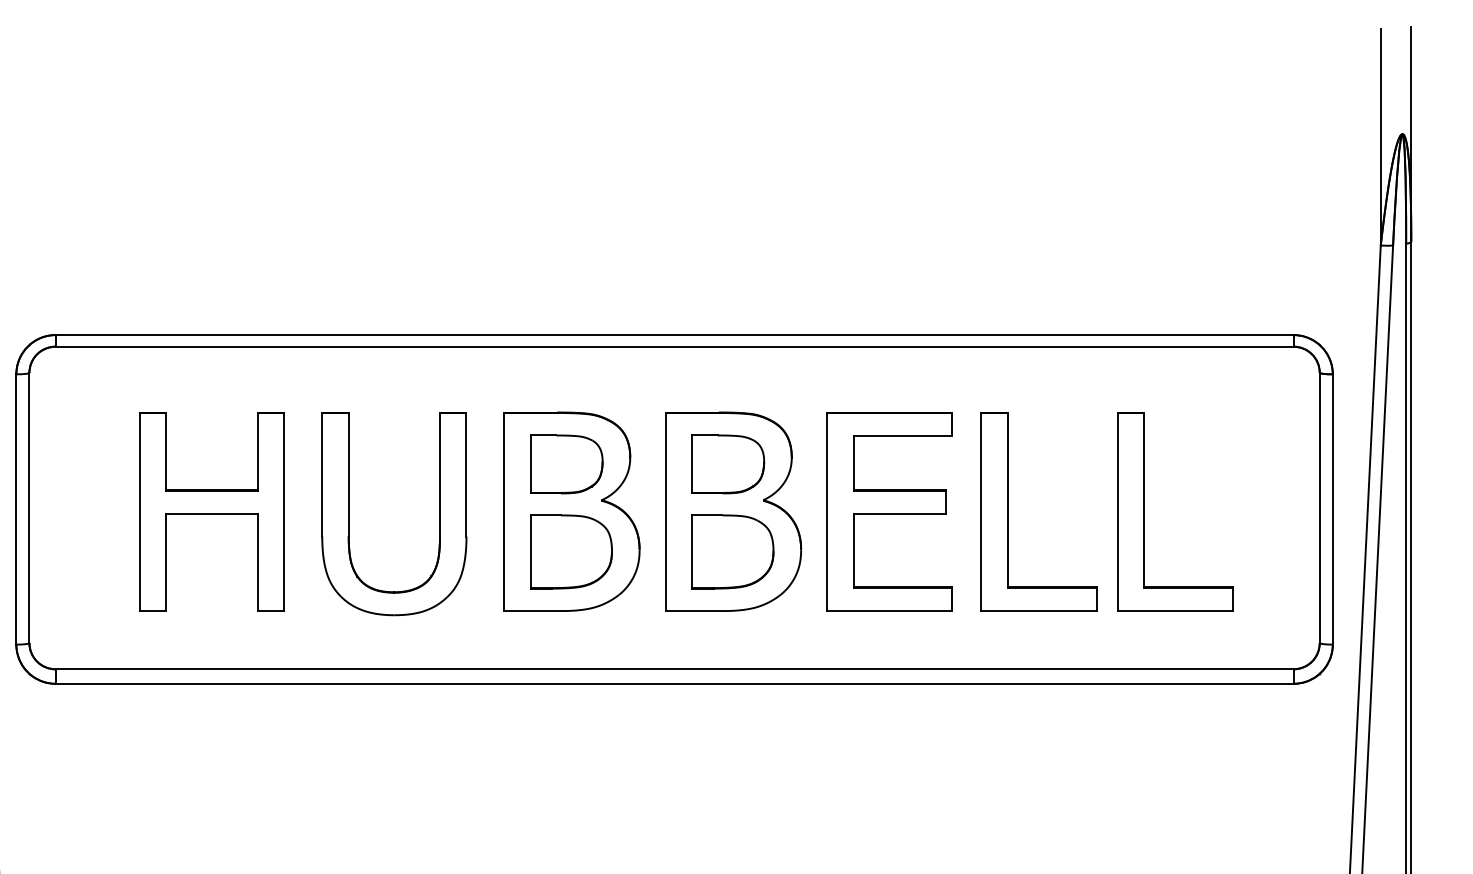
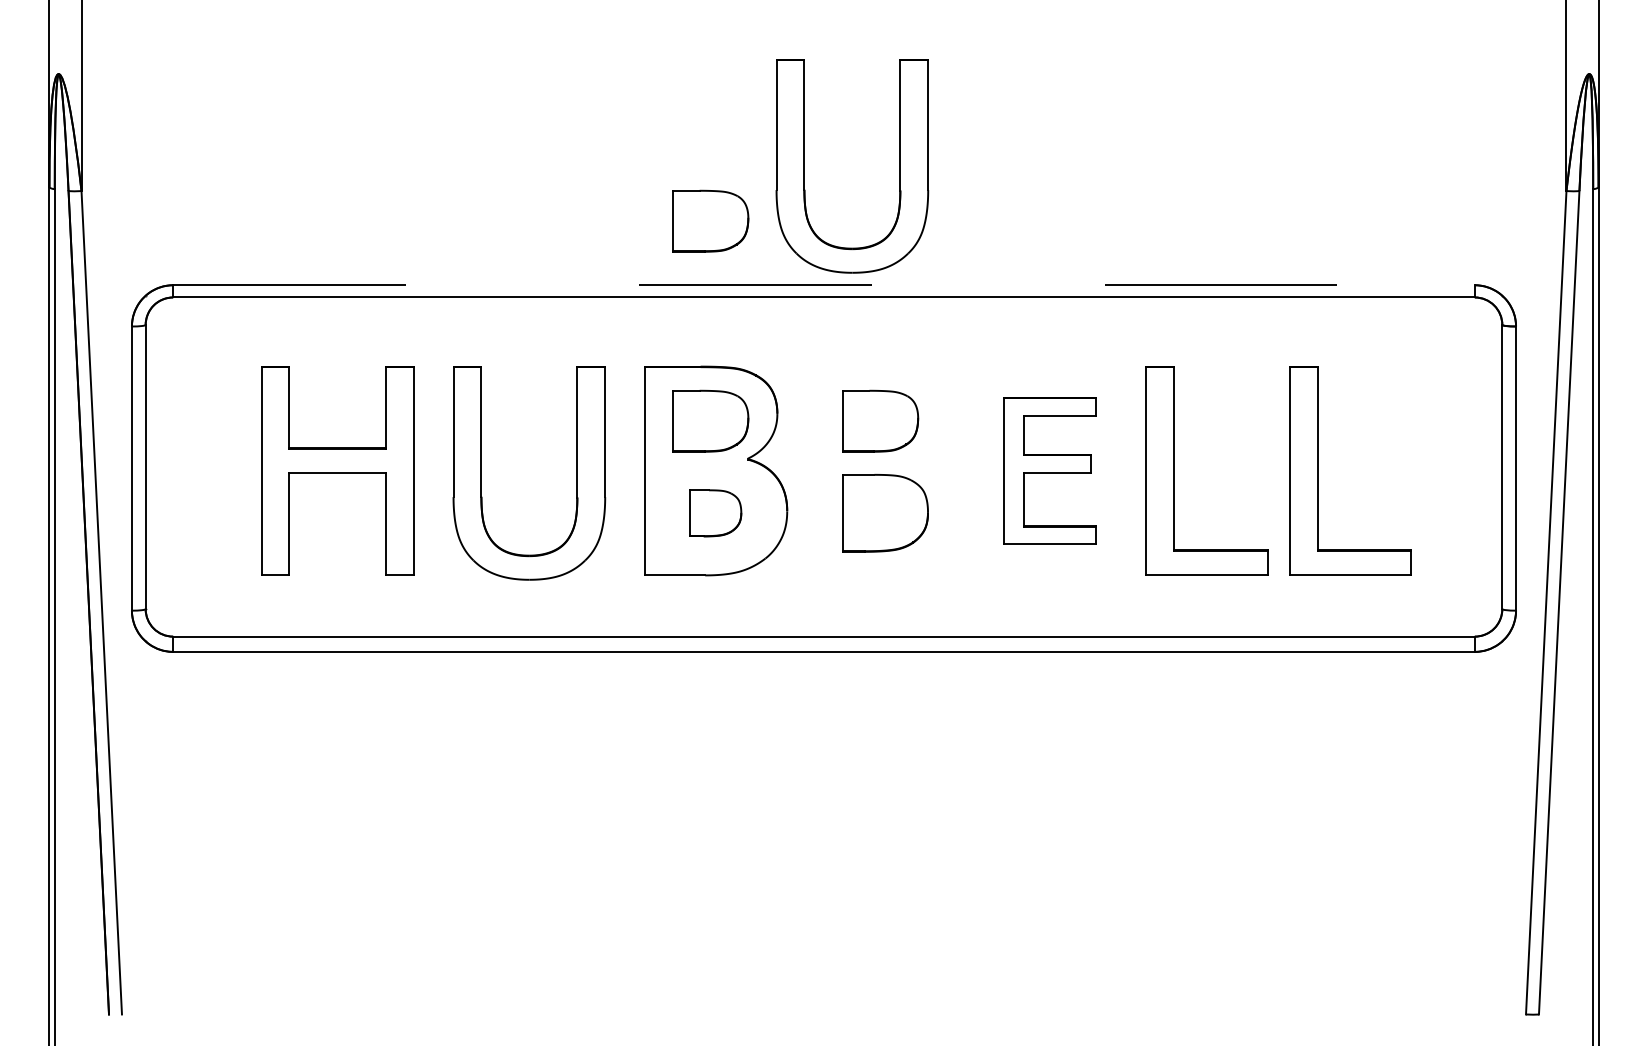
part: (746, 222) -> (899, 166), added
part: (566, 273) -> (710, 220), added
line: (675, 335) -> (824, 285), solid -> dashed
part: (733, 511) -> (885, 470), removed
part: (890, 511) -> (1050, 470), size x0.7
part: (571, 552) -> (715, 513), size x0.6

